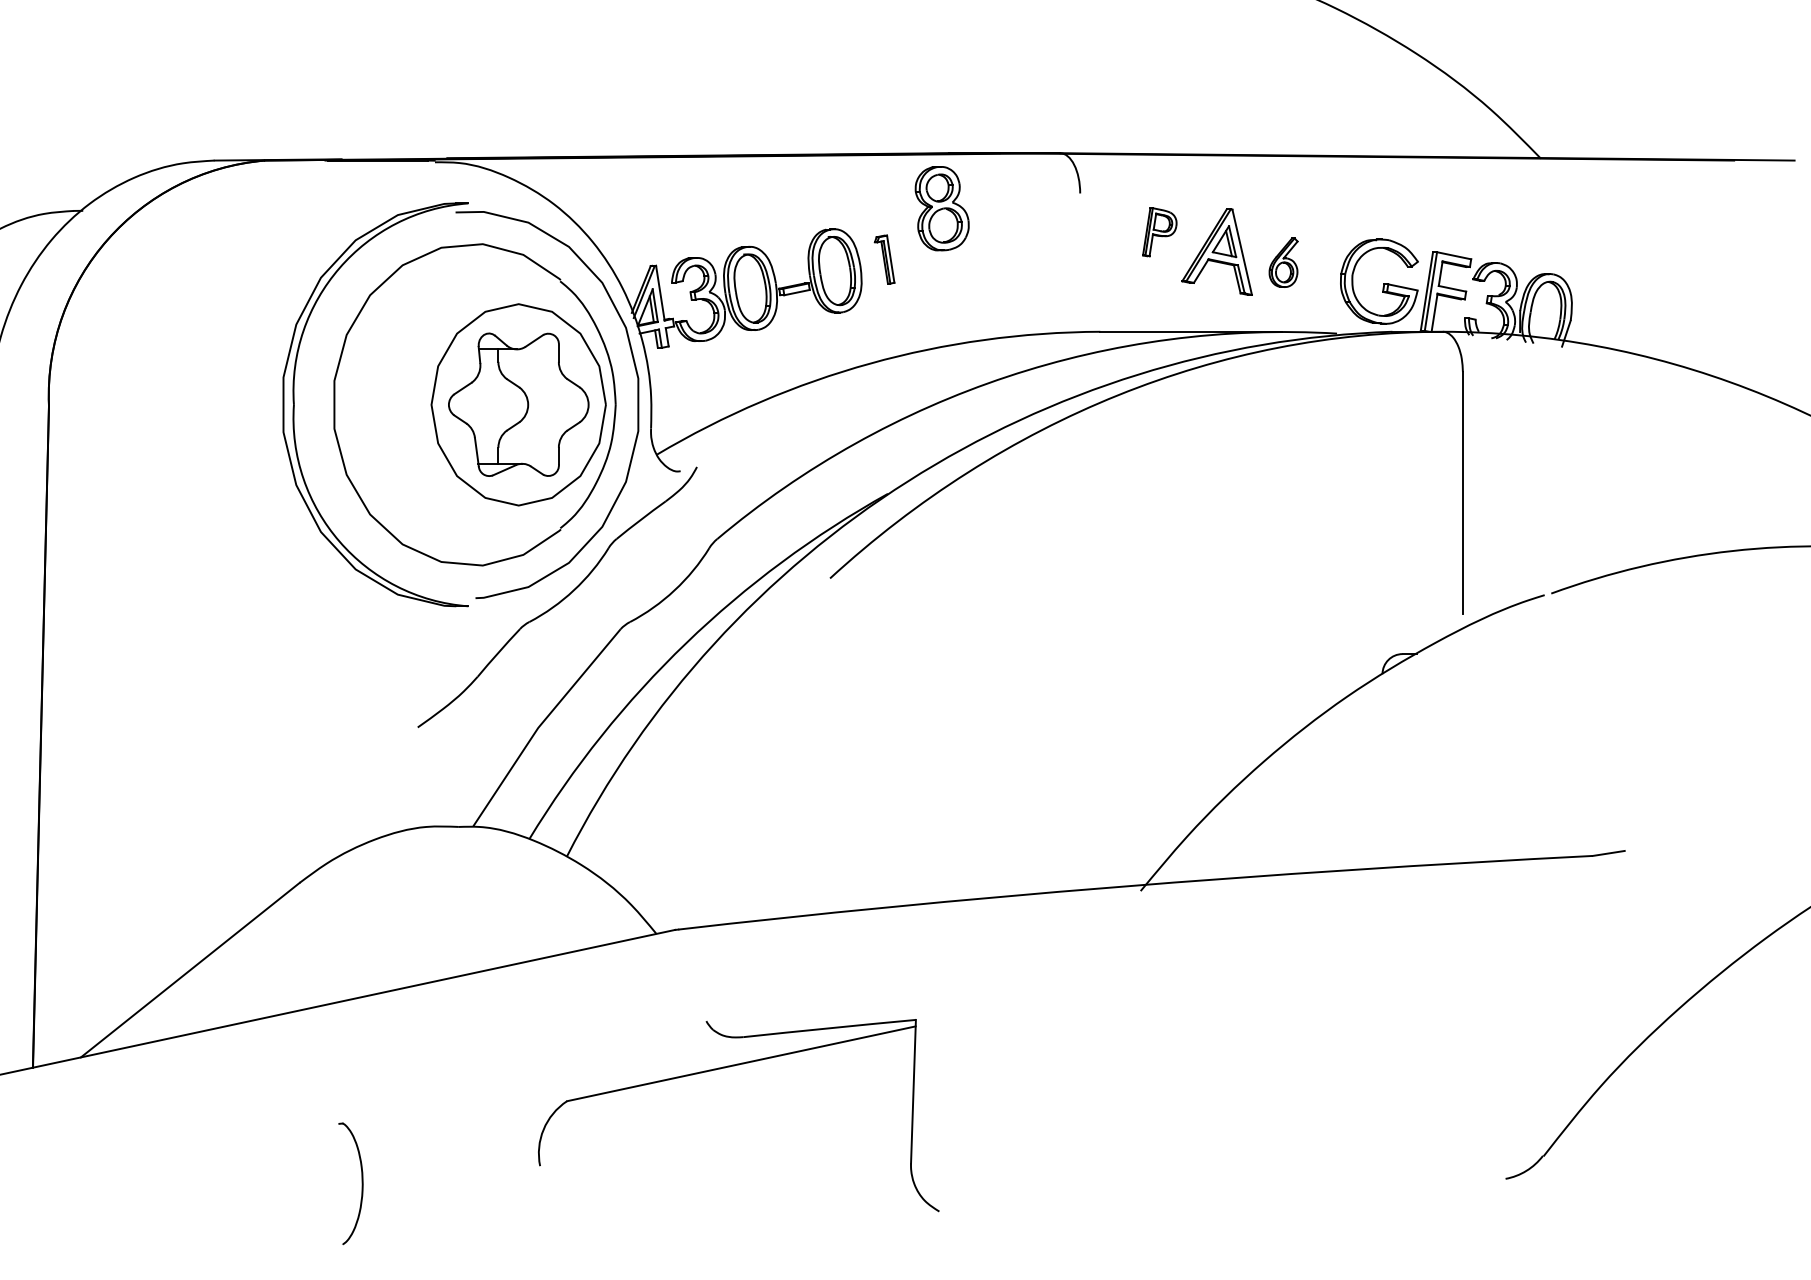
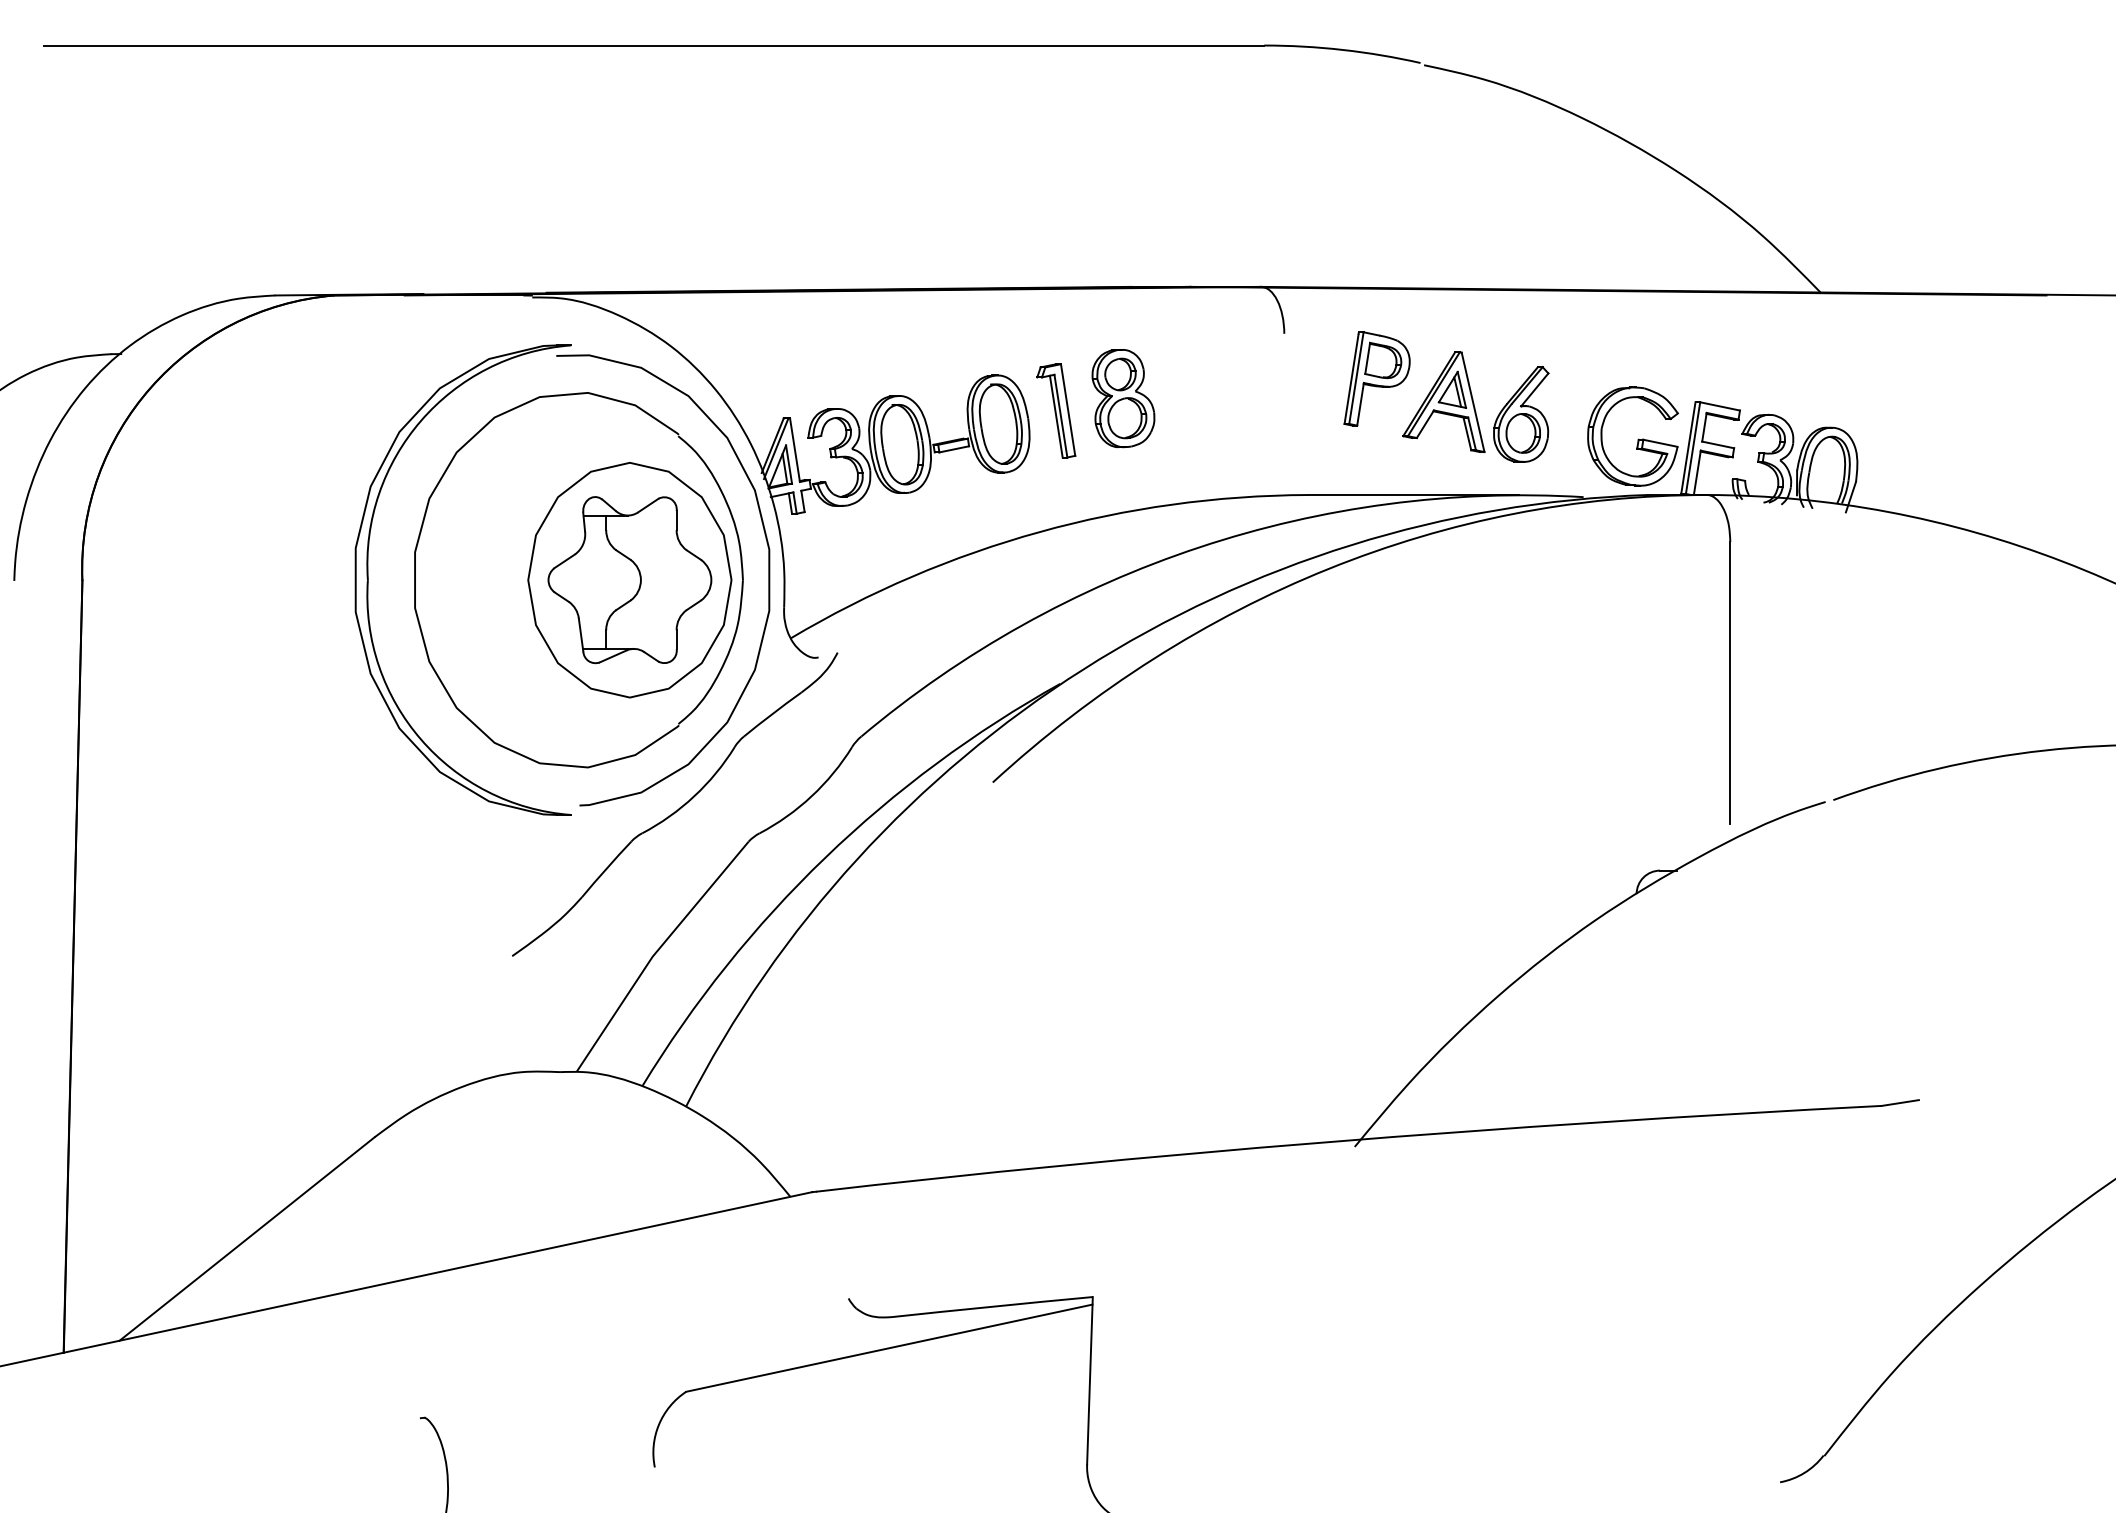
part: (942, 208) -> (1123, 398), moved
part: (1159, 231) -> (1376, 378), size x1.67
part: (884, 259) -> (1056, 410), size x1.67
part: (1283, 262) -> (1521, 414), size x1.67

